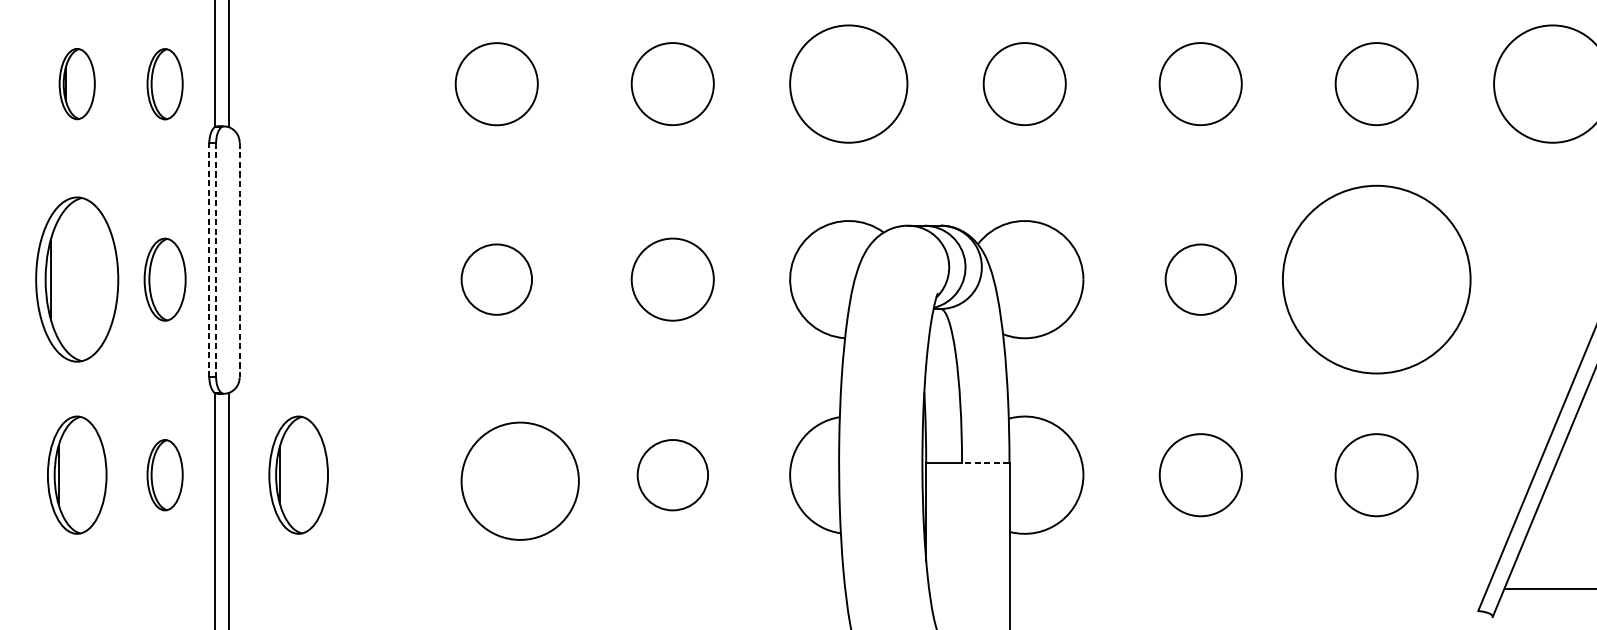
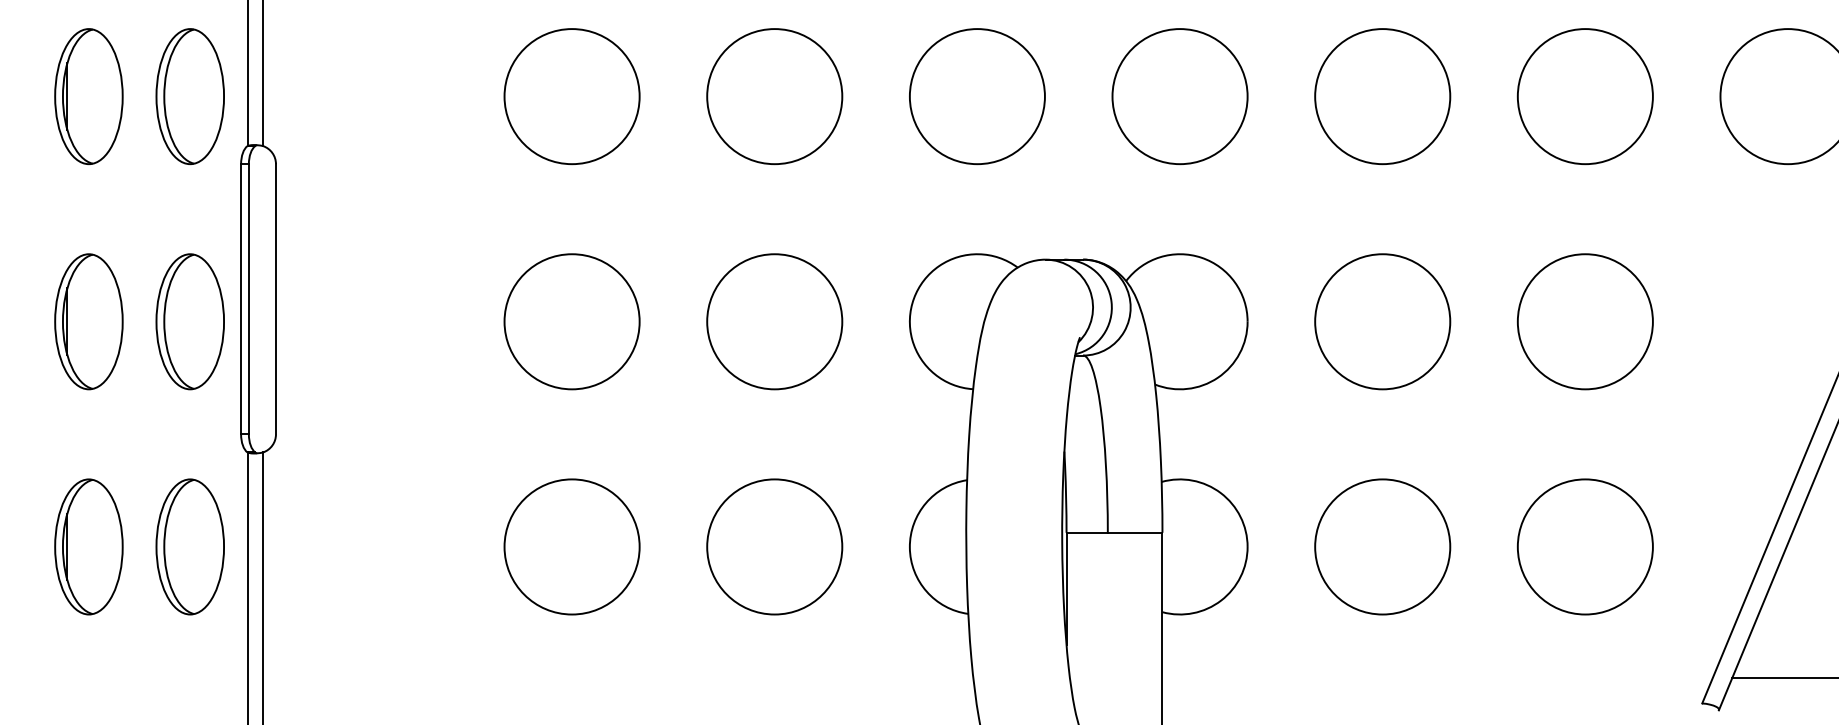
part: (76, 84) -> (88, 96), size x1.67
part: (164, 84) -> (189, 96), size x1.67
circle: (496, 84) -> (571, 96), size x1.43
circle: (672, 84) -> (774, 96), size x1.43
circle: (1024, 84) -> (1179, 96), size x1.43
circle: (1200, 84) -> (1382, 96), size x1.43
circle: (1375, 84) -> (1584, 96), size x1.43
line: (209, 259) -> (241, 298), dashed -> solid
line: (215, 260) -> (248, 299), dashed -> solid
line: (239, 260) -> (275, 299), dashed -> solid
part: (76, 279) -> (88, 321), size x0.71
part: (164, 279) -> (189, 321), size x1.43
circle: (496, 279) -> (571, 321), size x1.67
circle: (672, 279) -> (774, 321), size x1.43
circle: (1200, 279) -> (1382, 321), size x1.67
circle: (1375, 279) -> (1584, 321), size x0.62
line: (985, 462) -> (1134, 532), dashed -> solid
part: (164, 474) -> (189, 546), size x1.67
part: (298, 474) -> (343, 546), removed
circle: (672, 474) -> (774, 546), size x1.67
circle: (1200, 474) -> (1382, 546), size x1.43
circle: (1375, 474) -> (1584, 546), size x1.43
circle: (519, 480) -> (571, 546), moved

